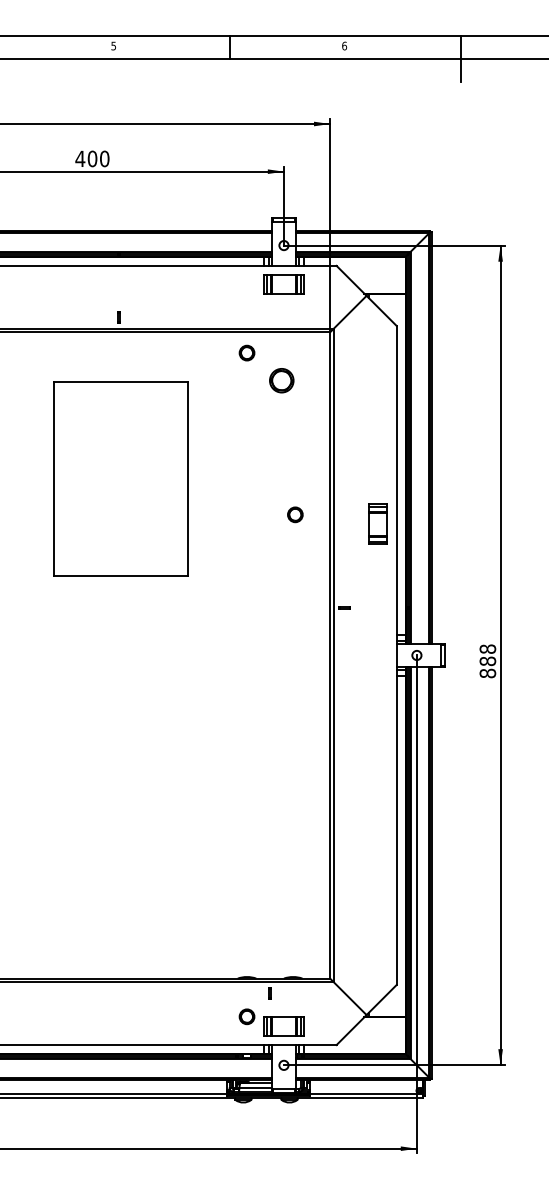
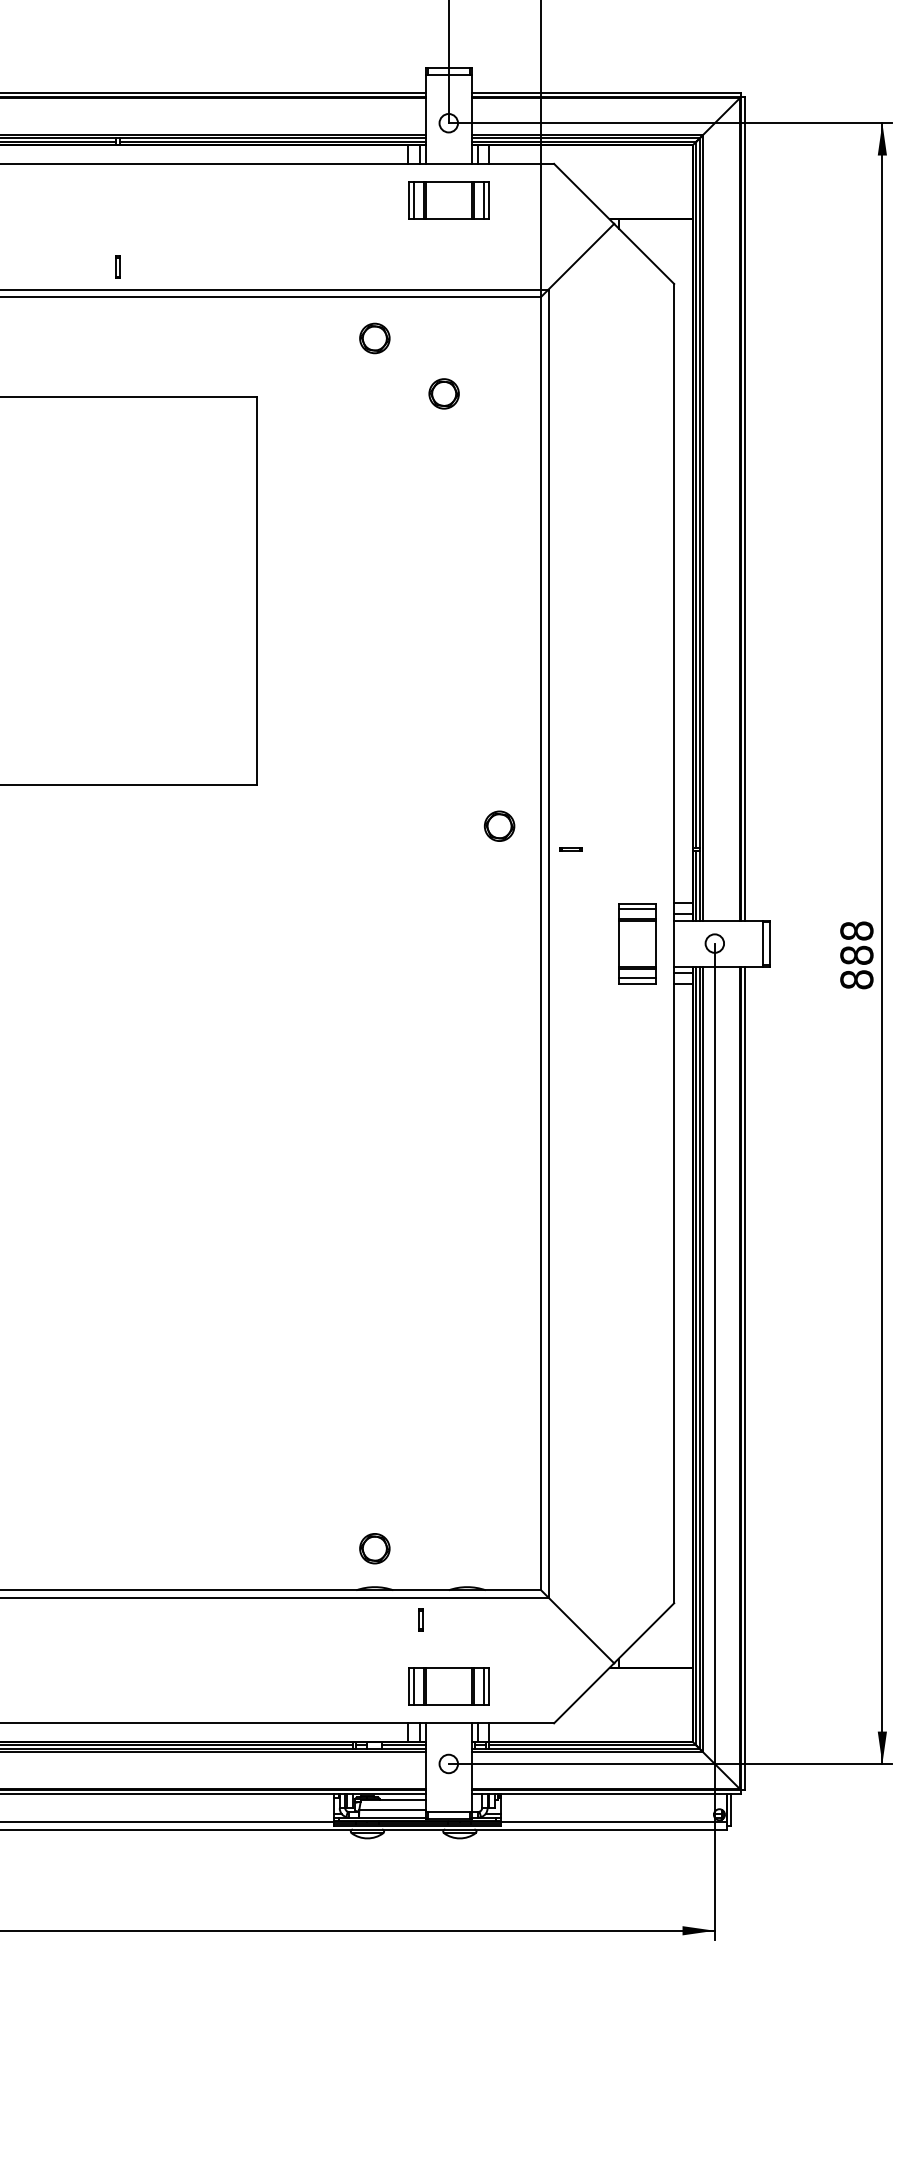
part: (281, 380) -> (443, 393), size x0.62
part: (295, 514) -> (499, 825), moved
part: (377, 523) -> (635, 941), moved
part: (246, 1016) -> (373, 1548), moved

